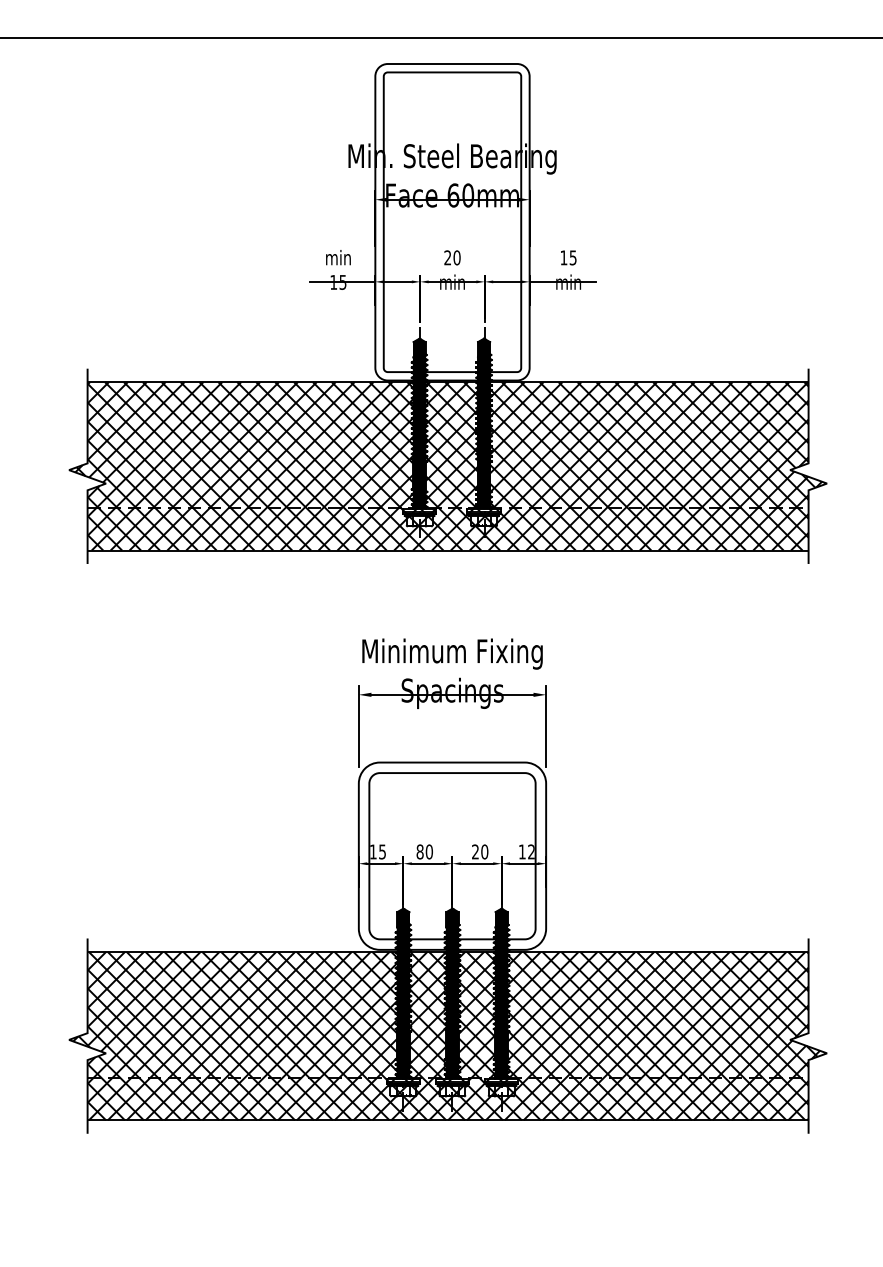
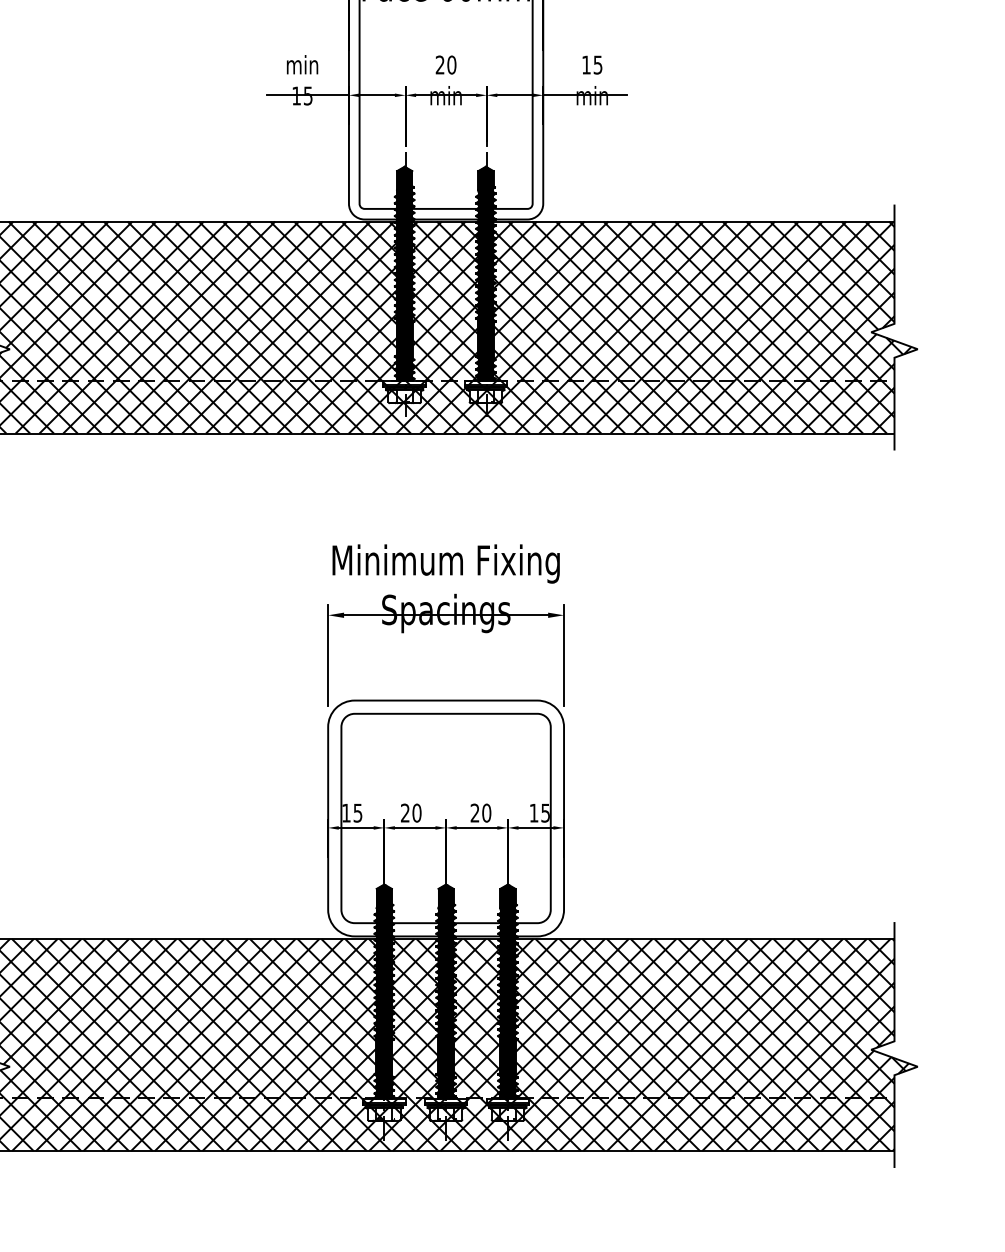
text: (419, 851) -> (404, 812), 80 -> 20
text: (531, 851) -> (545, 812), 12 -> 15

